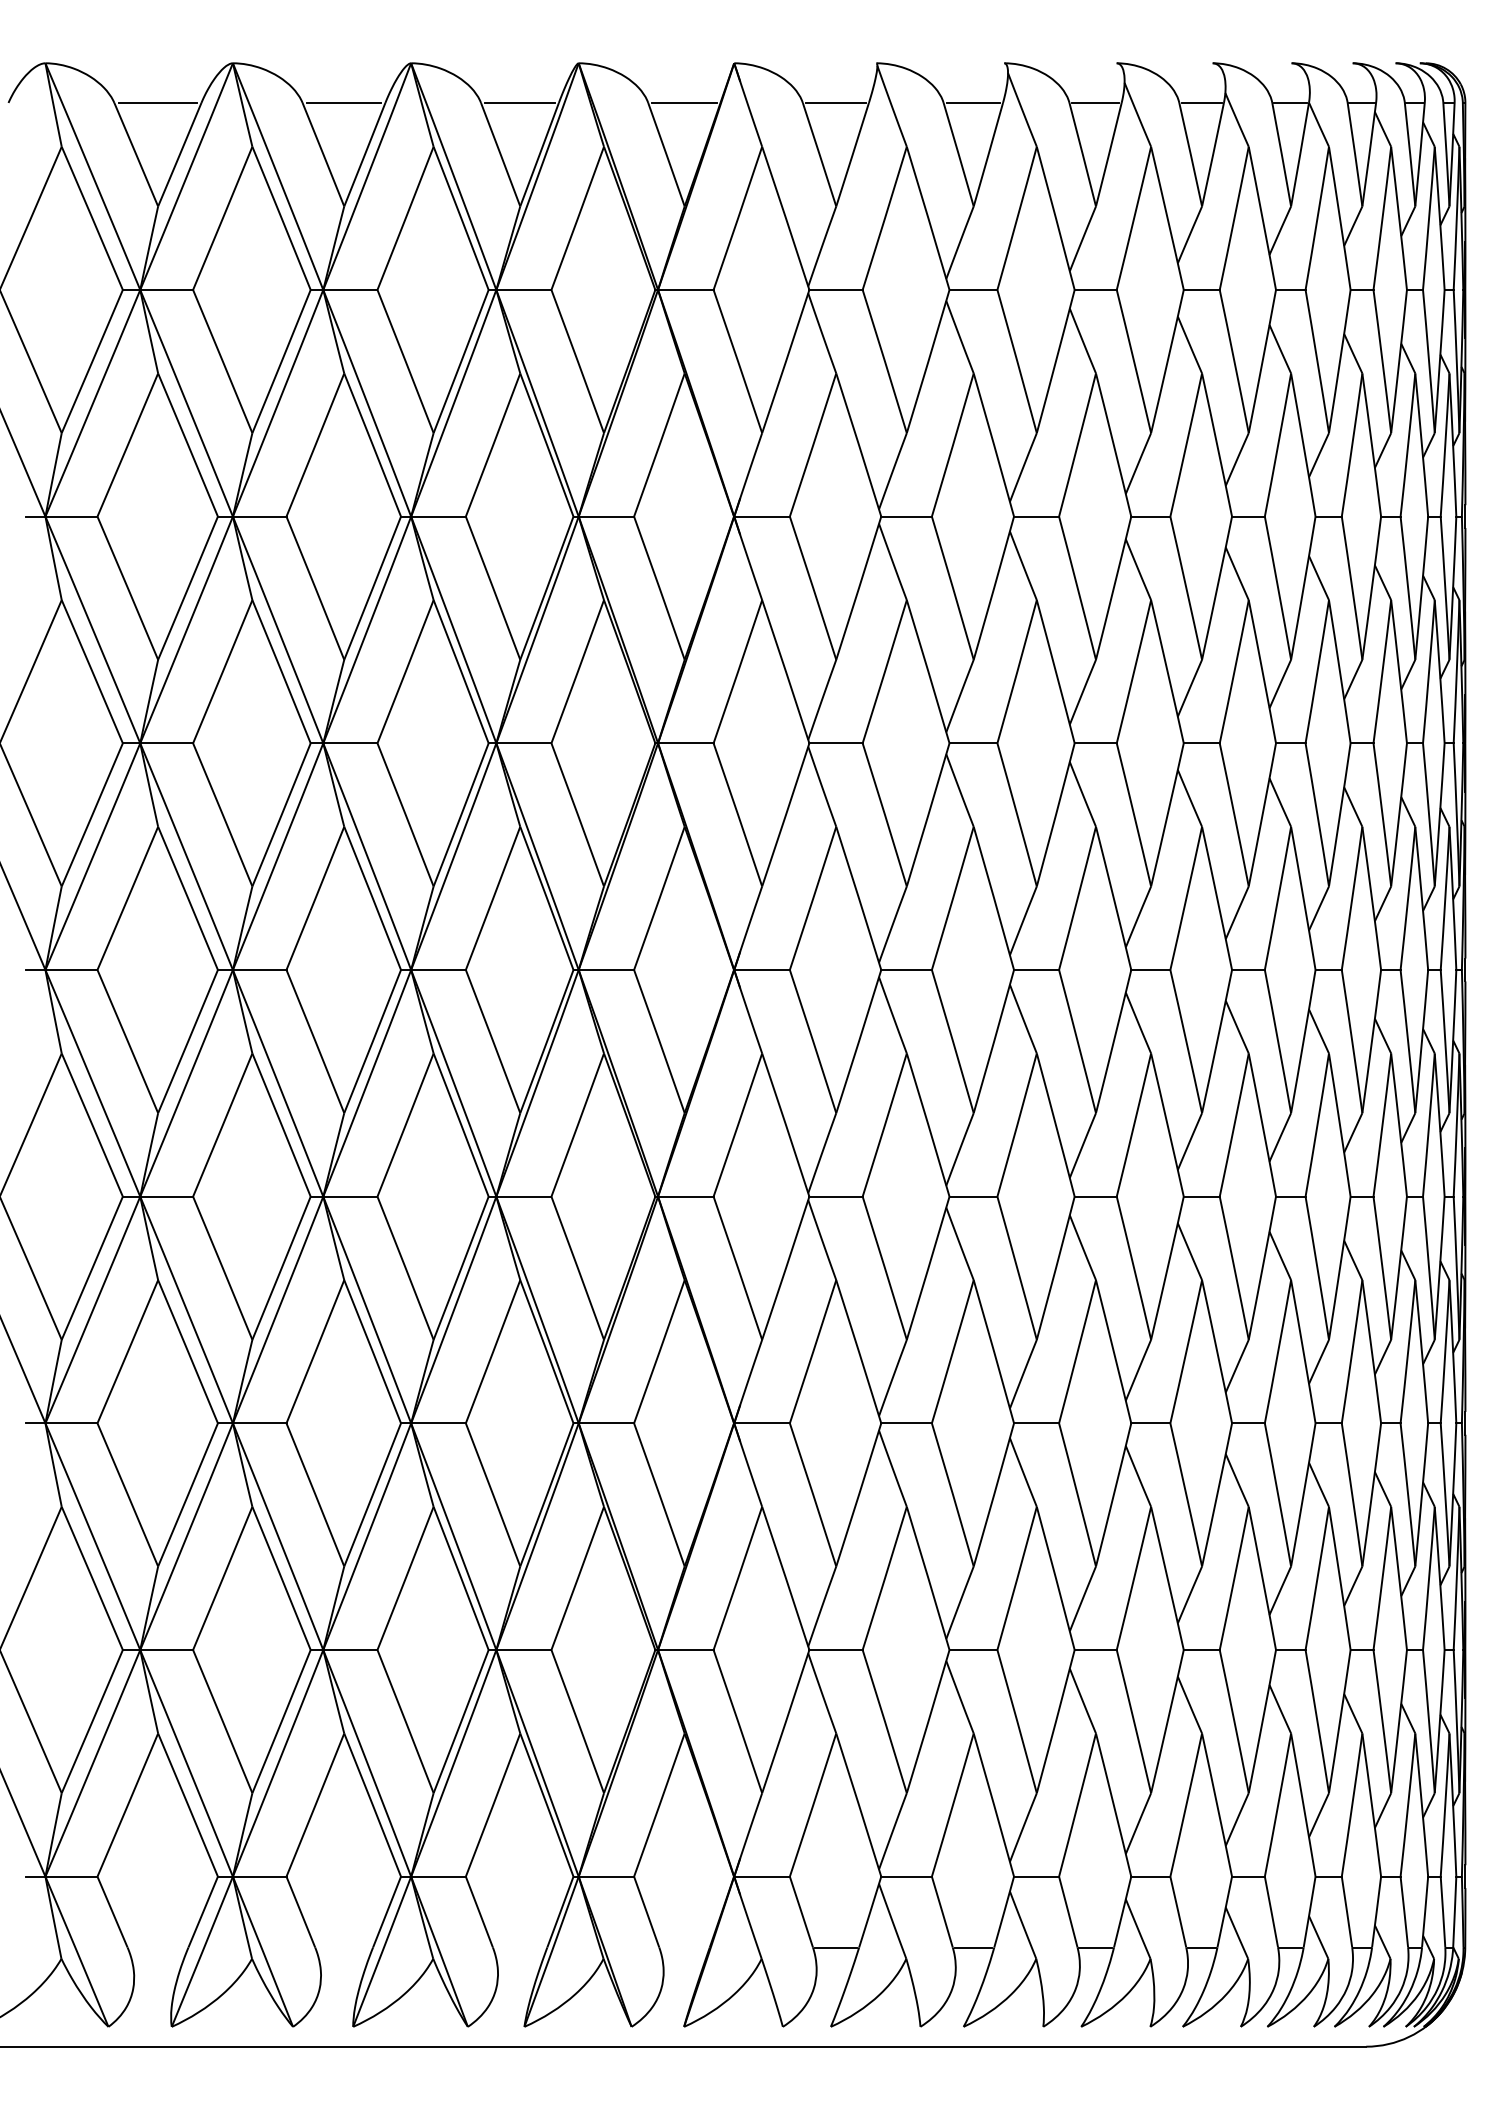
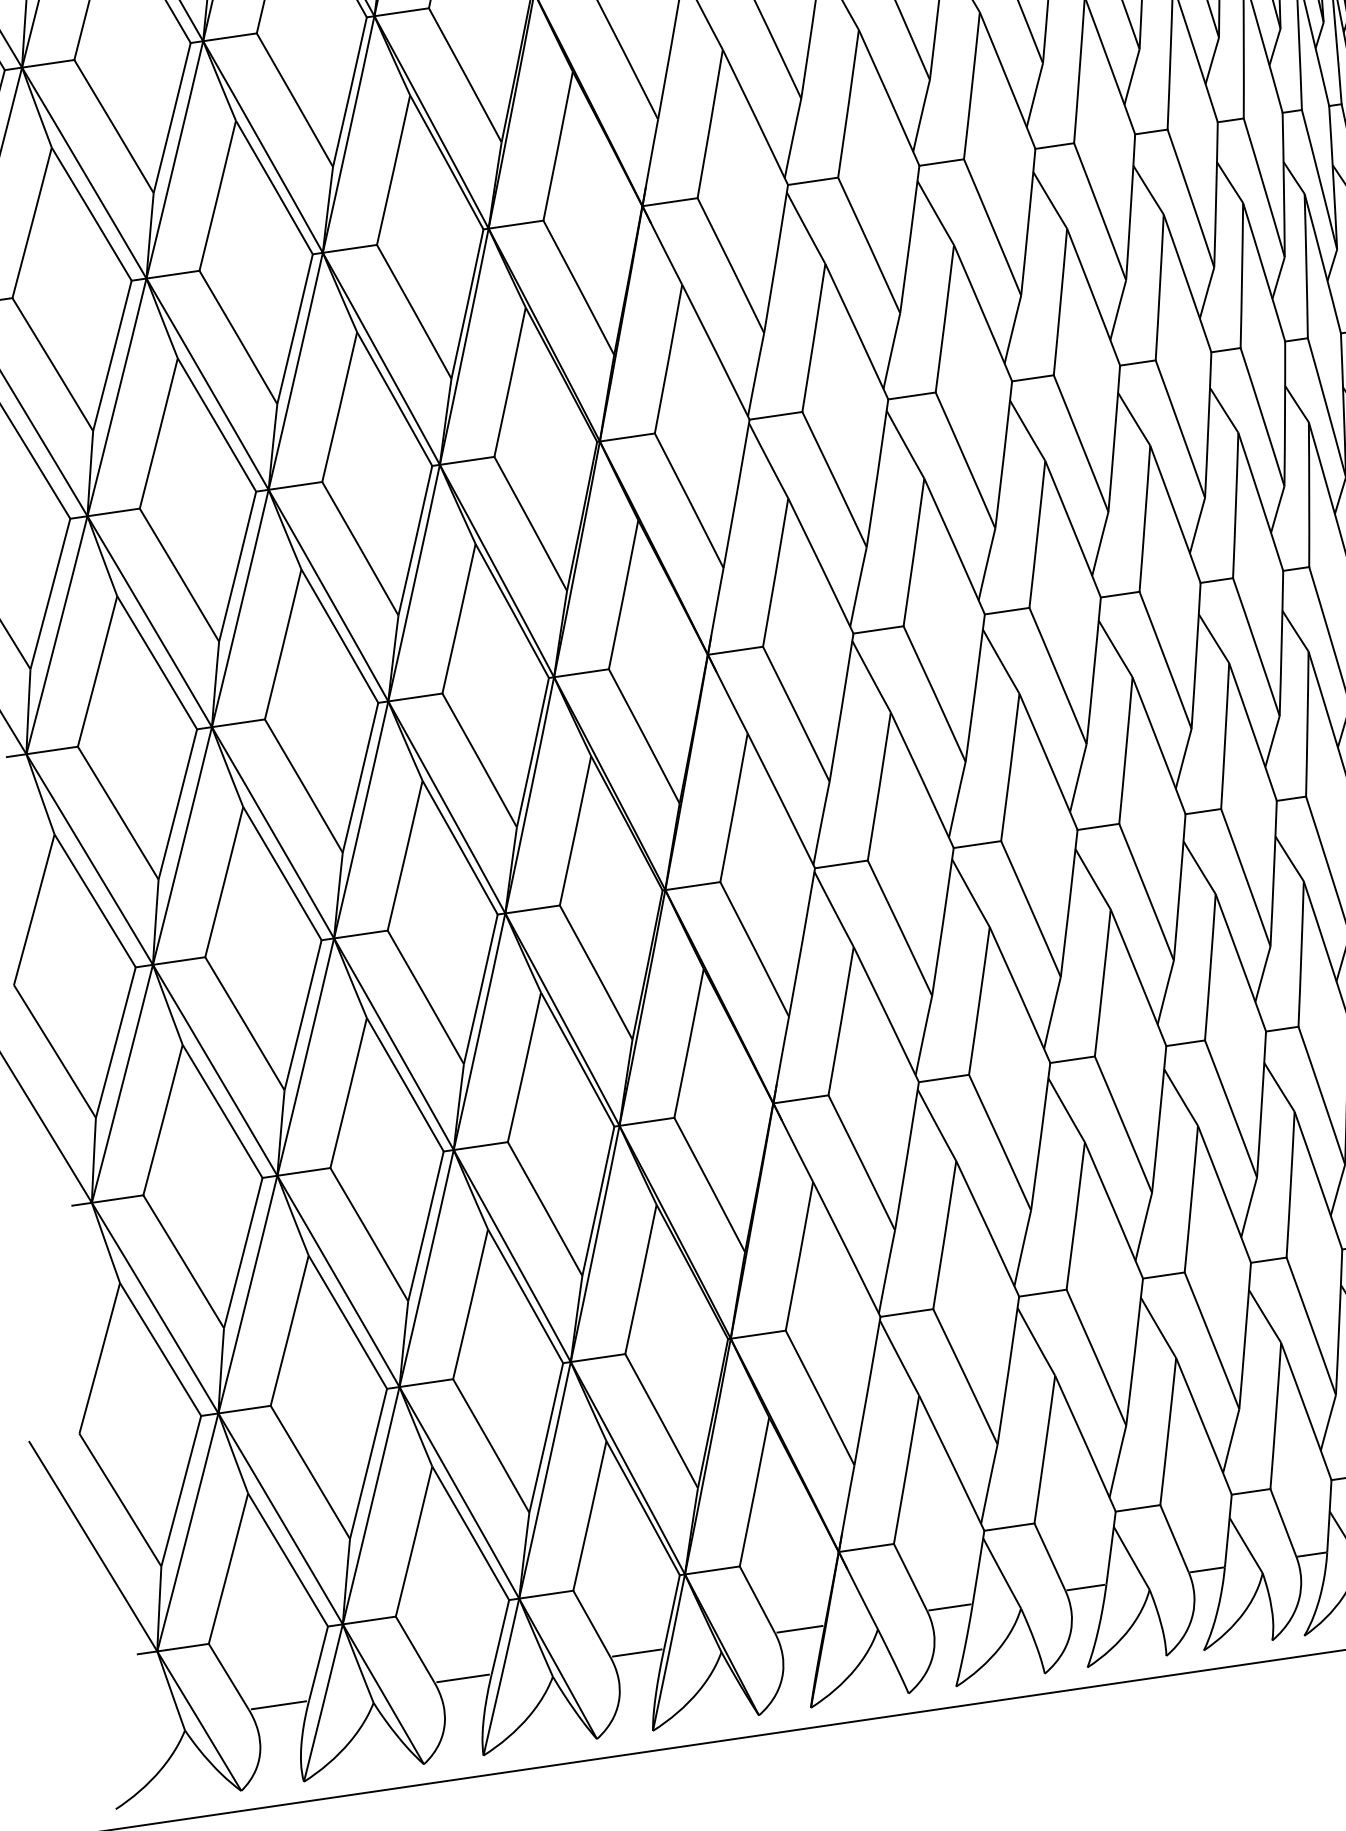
line: (157, 1947) -> (278, 1705), added
line: (344, 1947) -> (463, 1678), added
line: (519, 1947) -> (636, 1653), added
line: (684, 1947) -> (799, 1629), added

